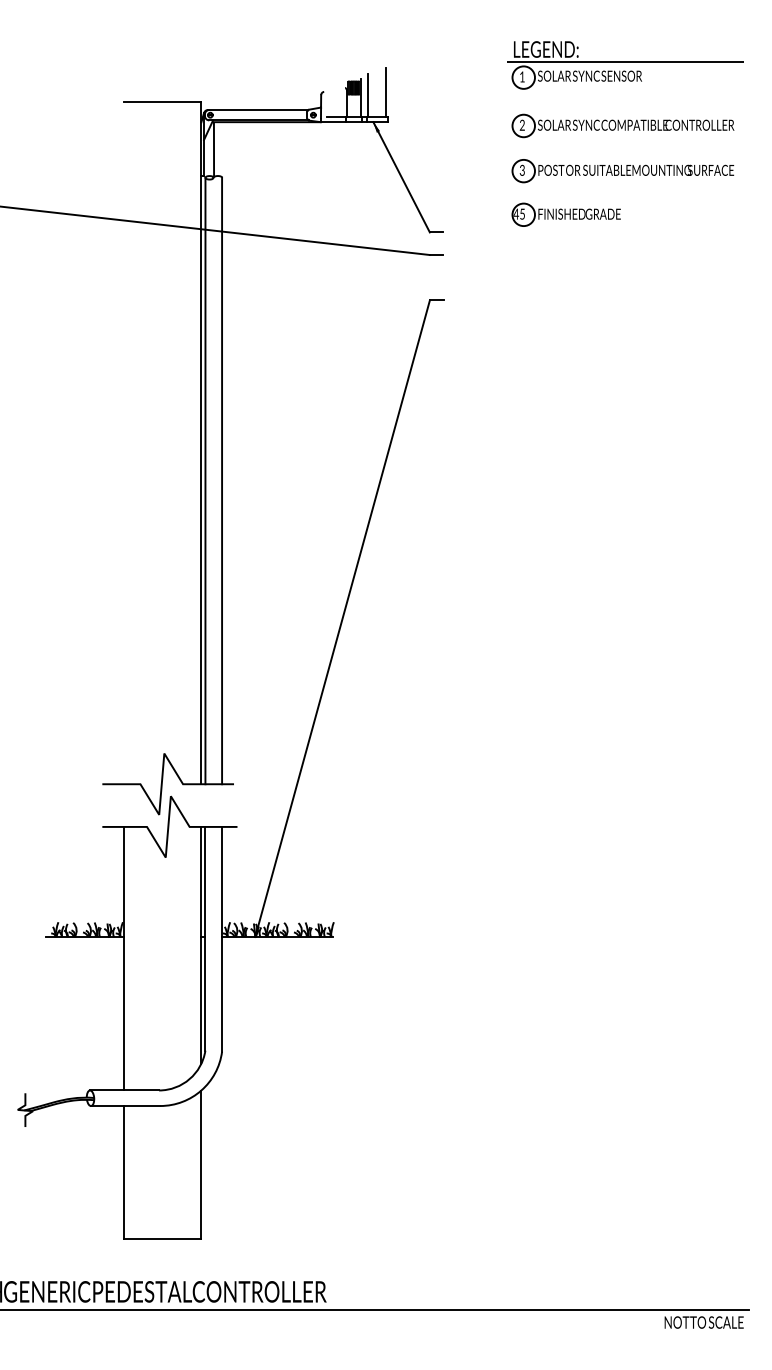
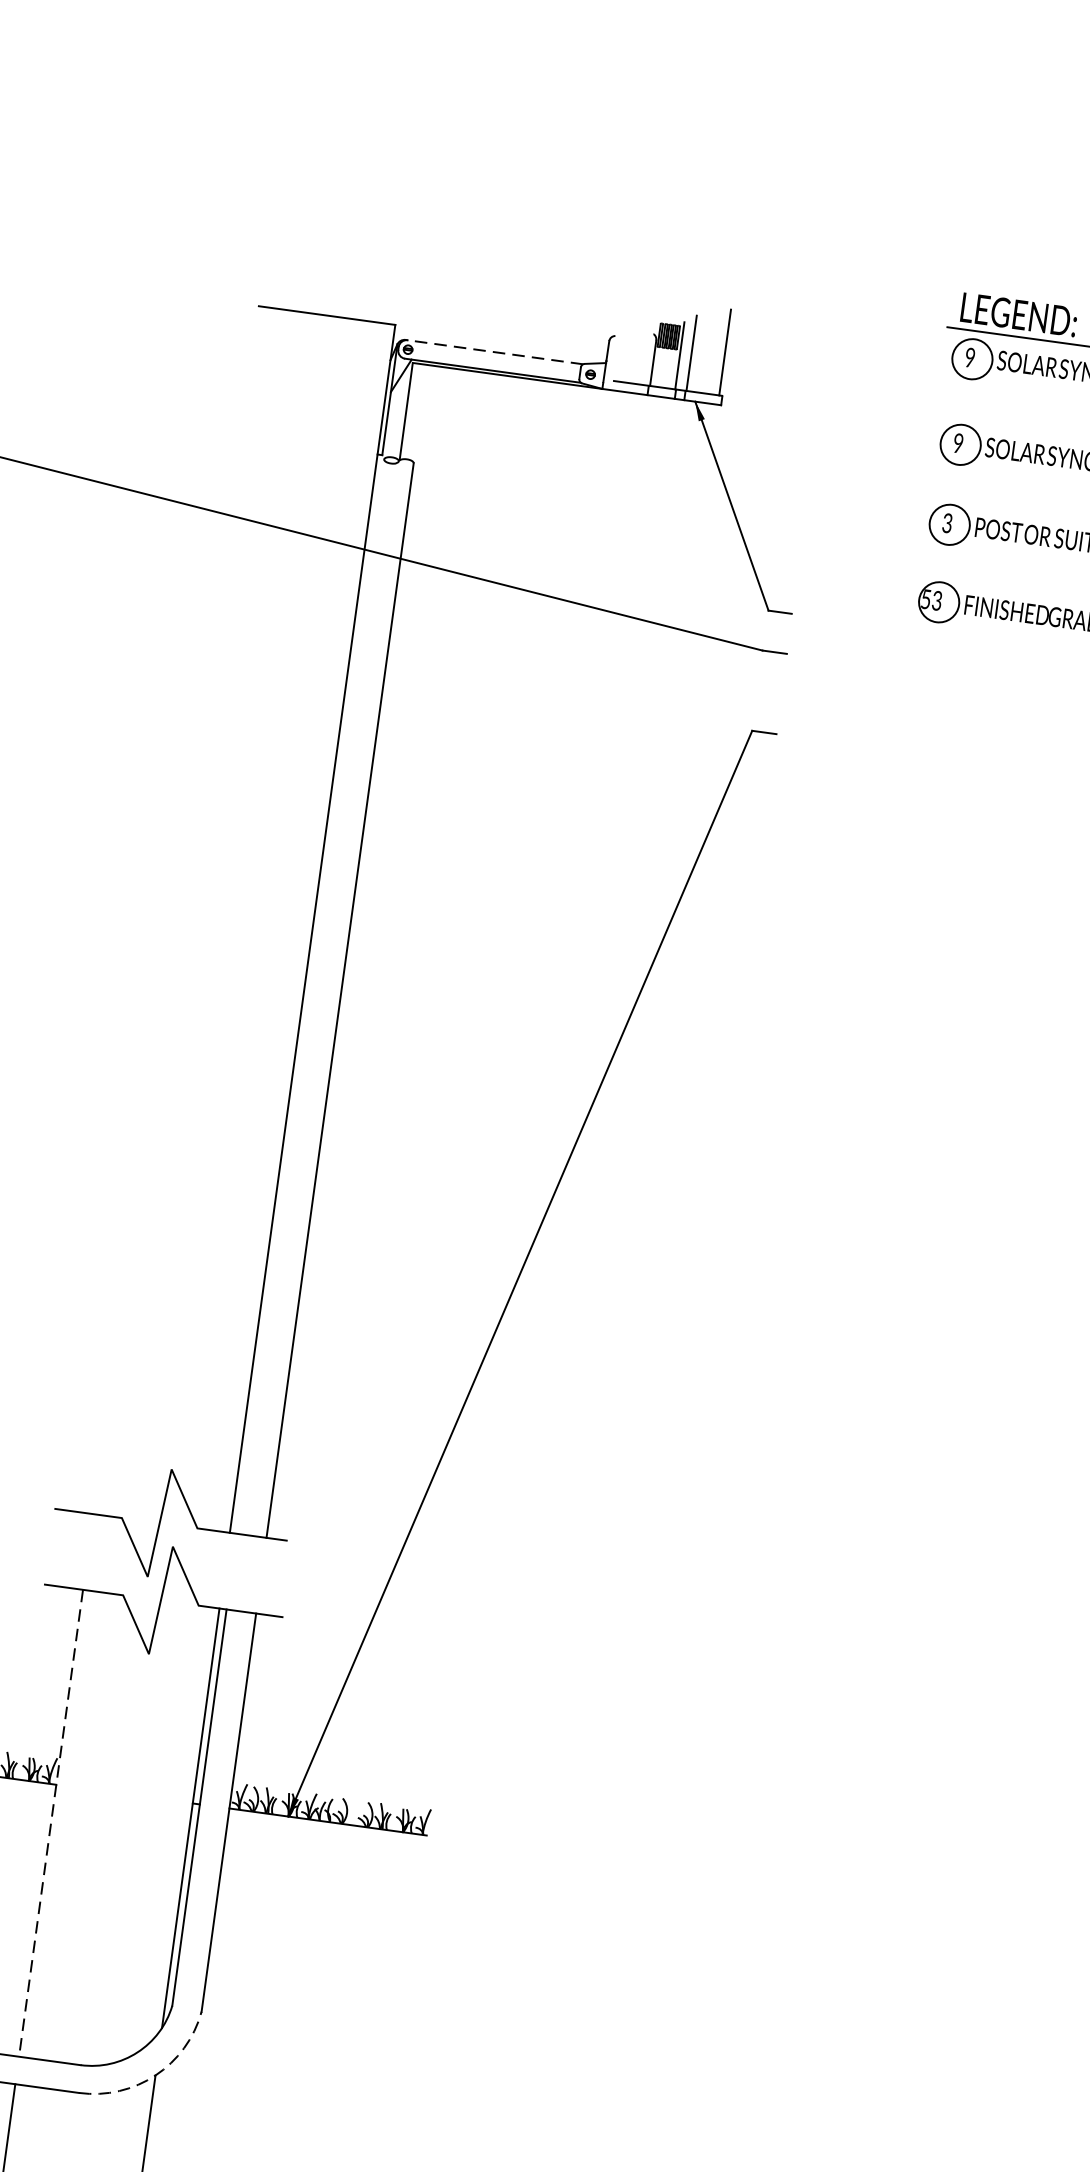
text: (521, 76) -> (968, 356), 1 -> 9
line: (258, 109) -> (494, 351), solid -> dashed
text: (521, 126) -> (956, 445), 2 -> 9
text: (518, 213) -> (930, 598), 45 -> 53
line: (205, 481) -> (310, 997), removed
line: (124, 958) -> (51, 1822), solid -> dashed
arc: (201, 1090) -> (155, 2075), solid -> dashed

